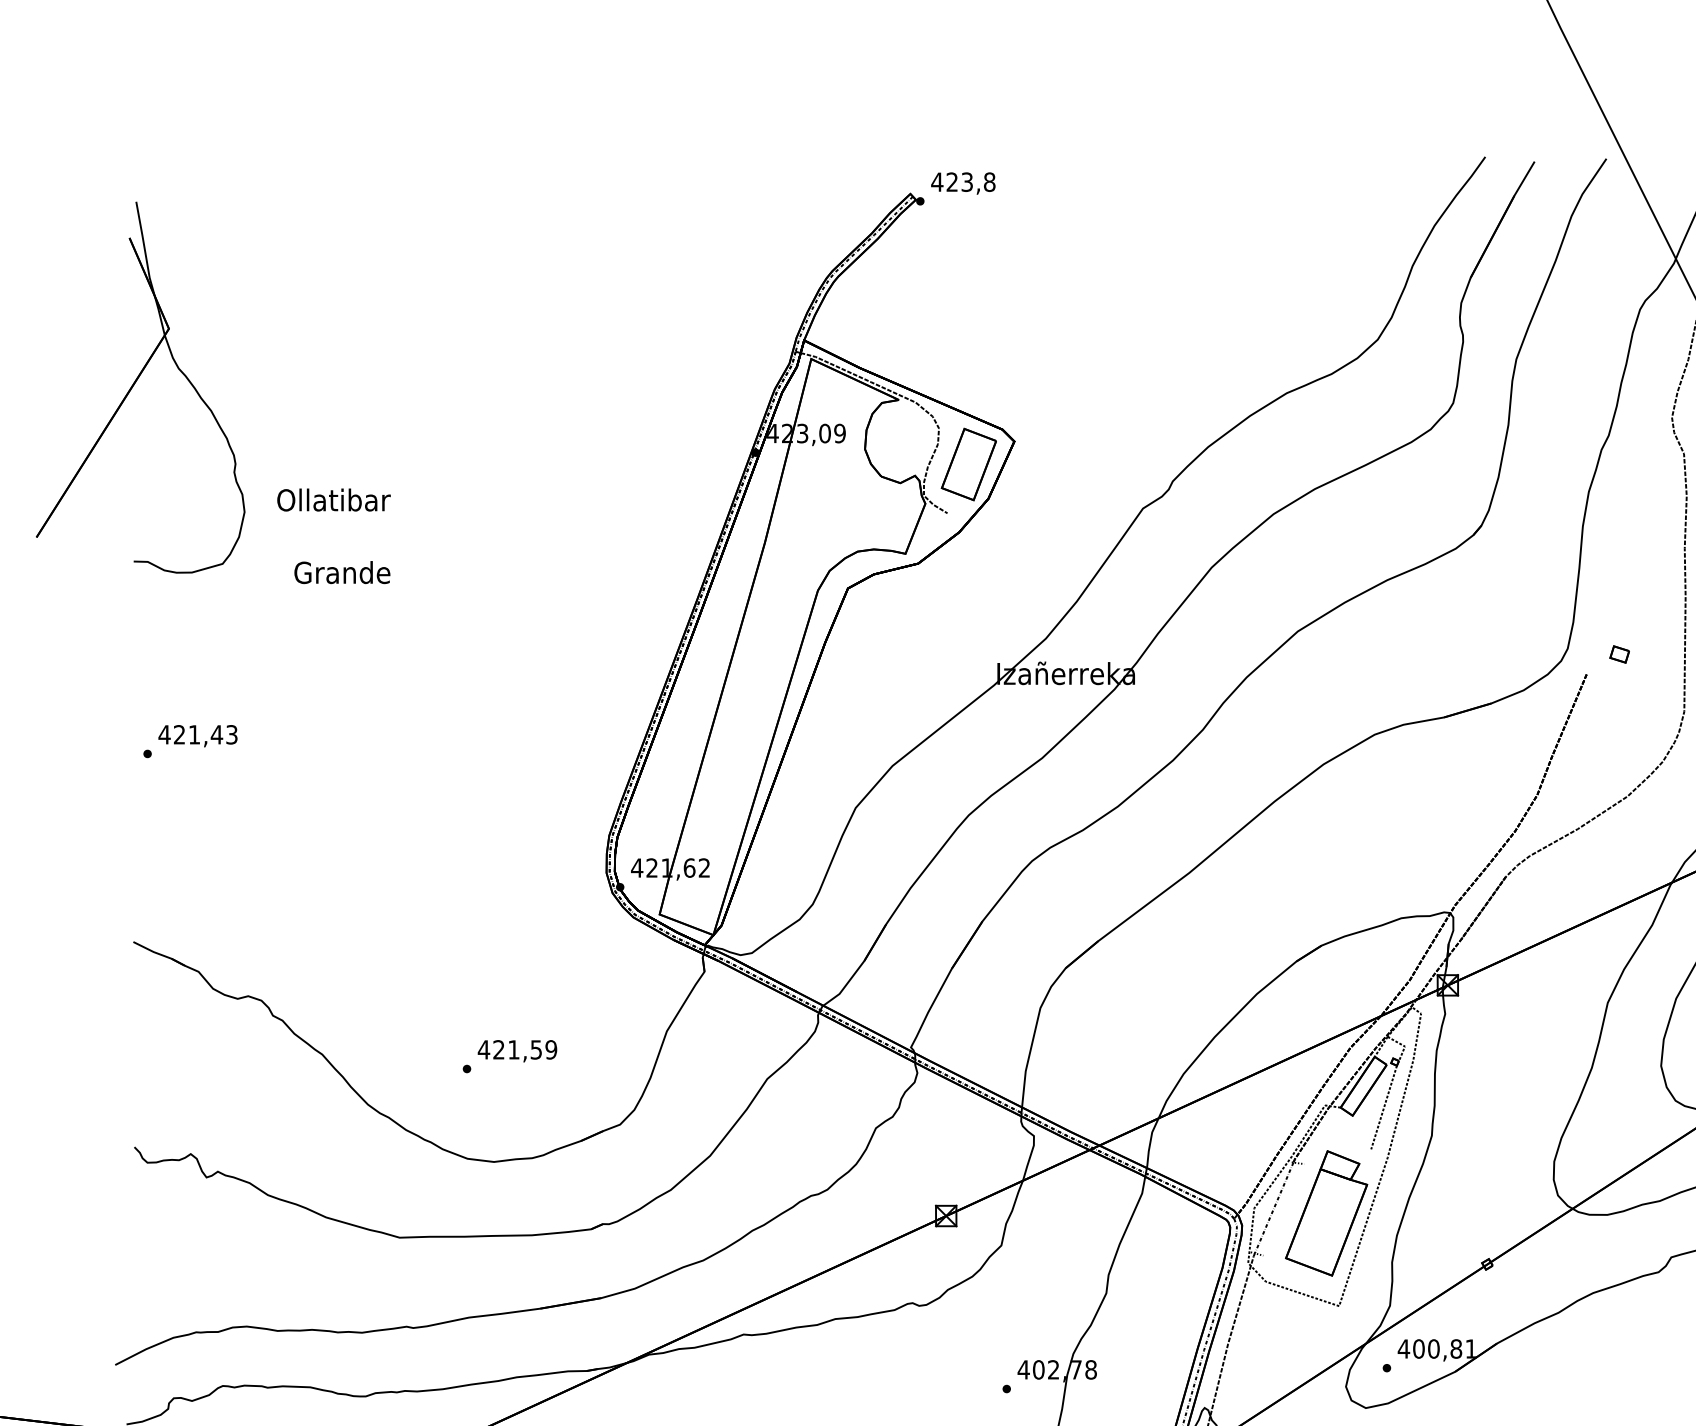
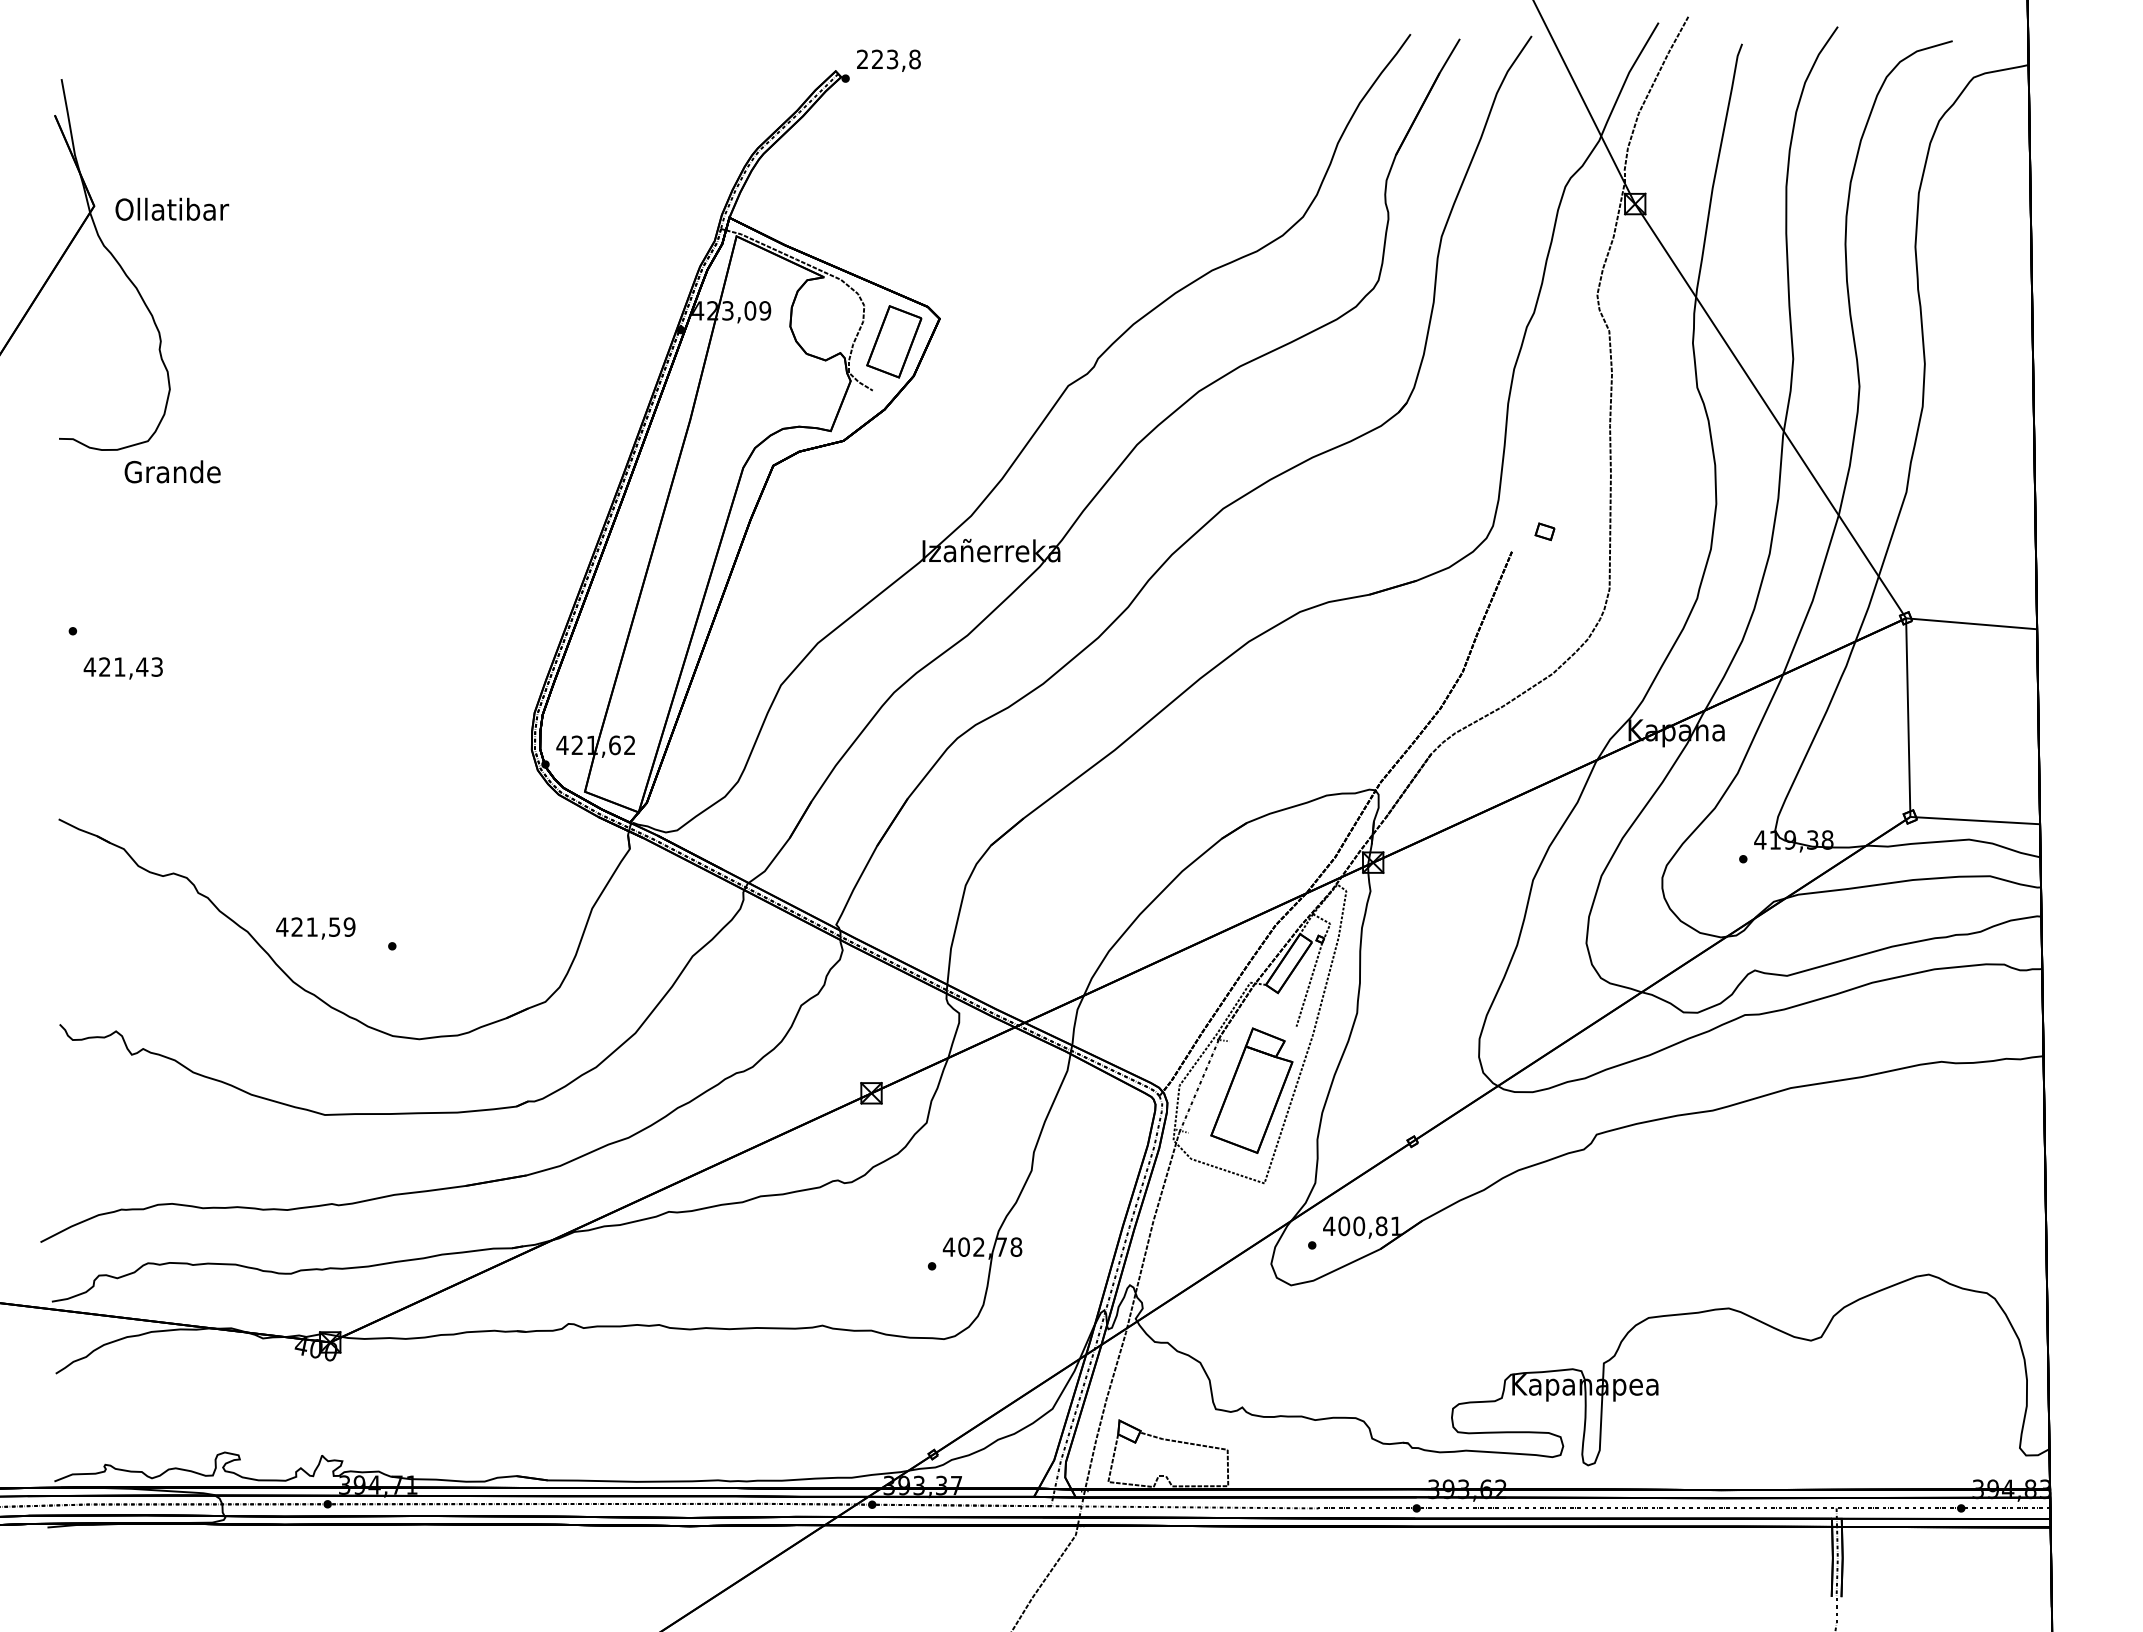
text: (937, 181) -> (862, 58), 423,8 -> 223,8
text: (334, 499) -> (172, 208), moved
text: (342, 572) -> (172, 471), moved
text: (197, 736) -> (122, 668), moved
text: (517, 1051) -> (315, 928), moved

